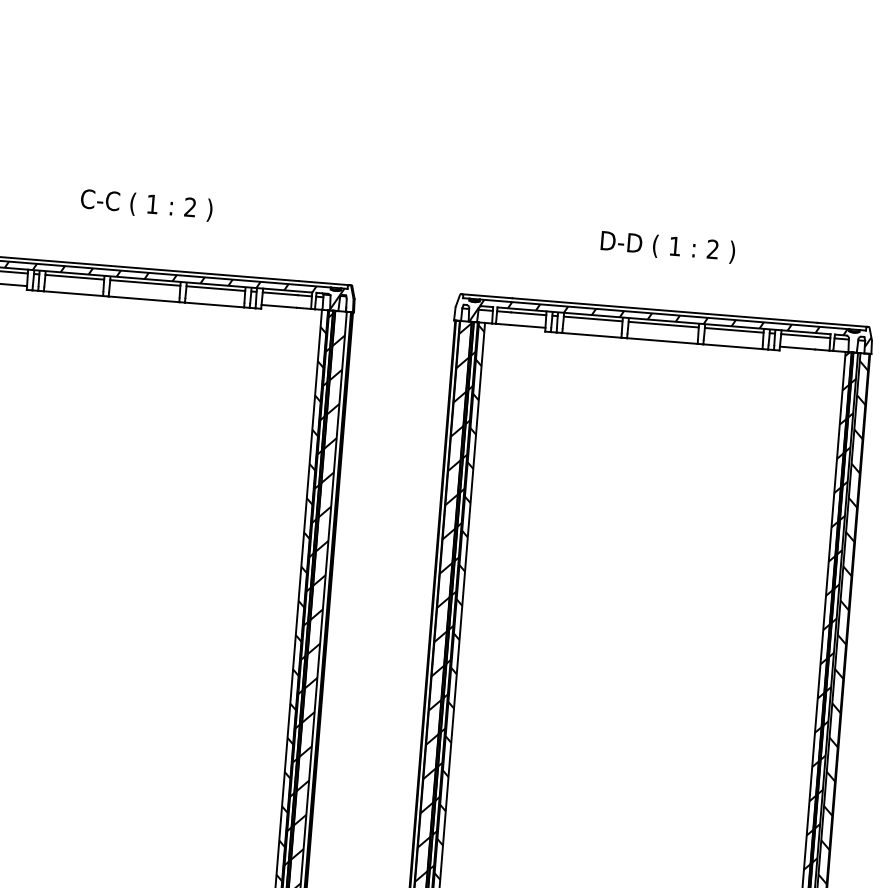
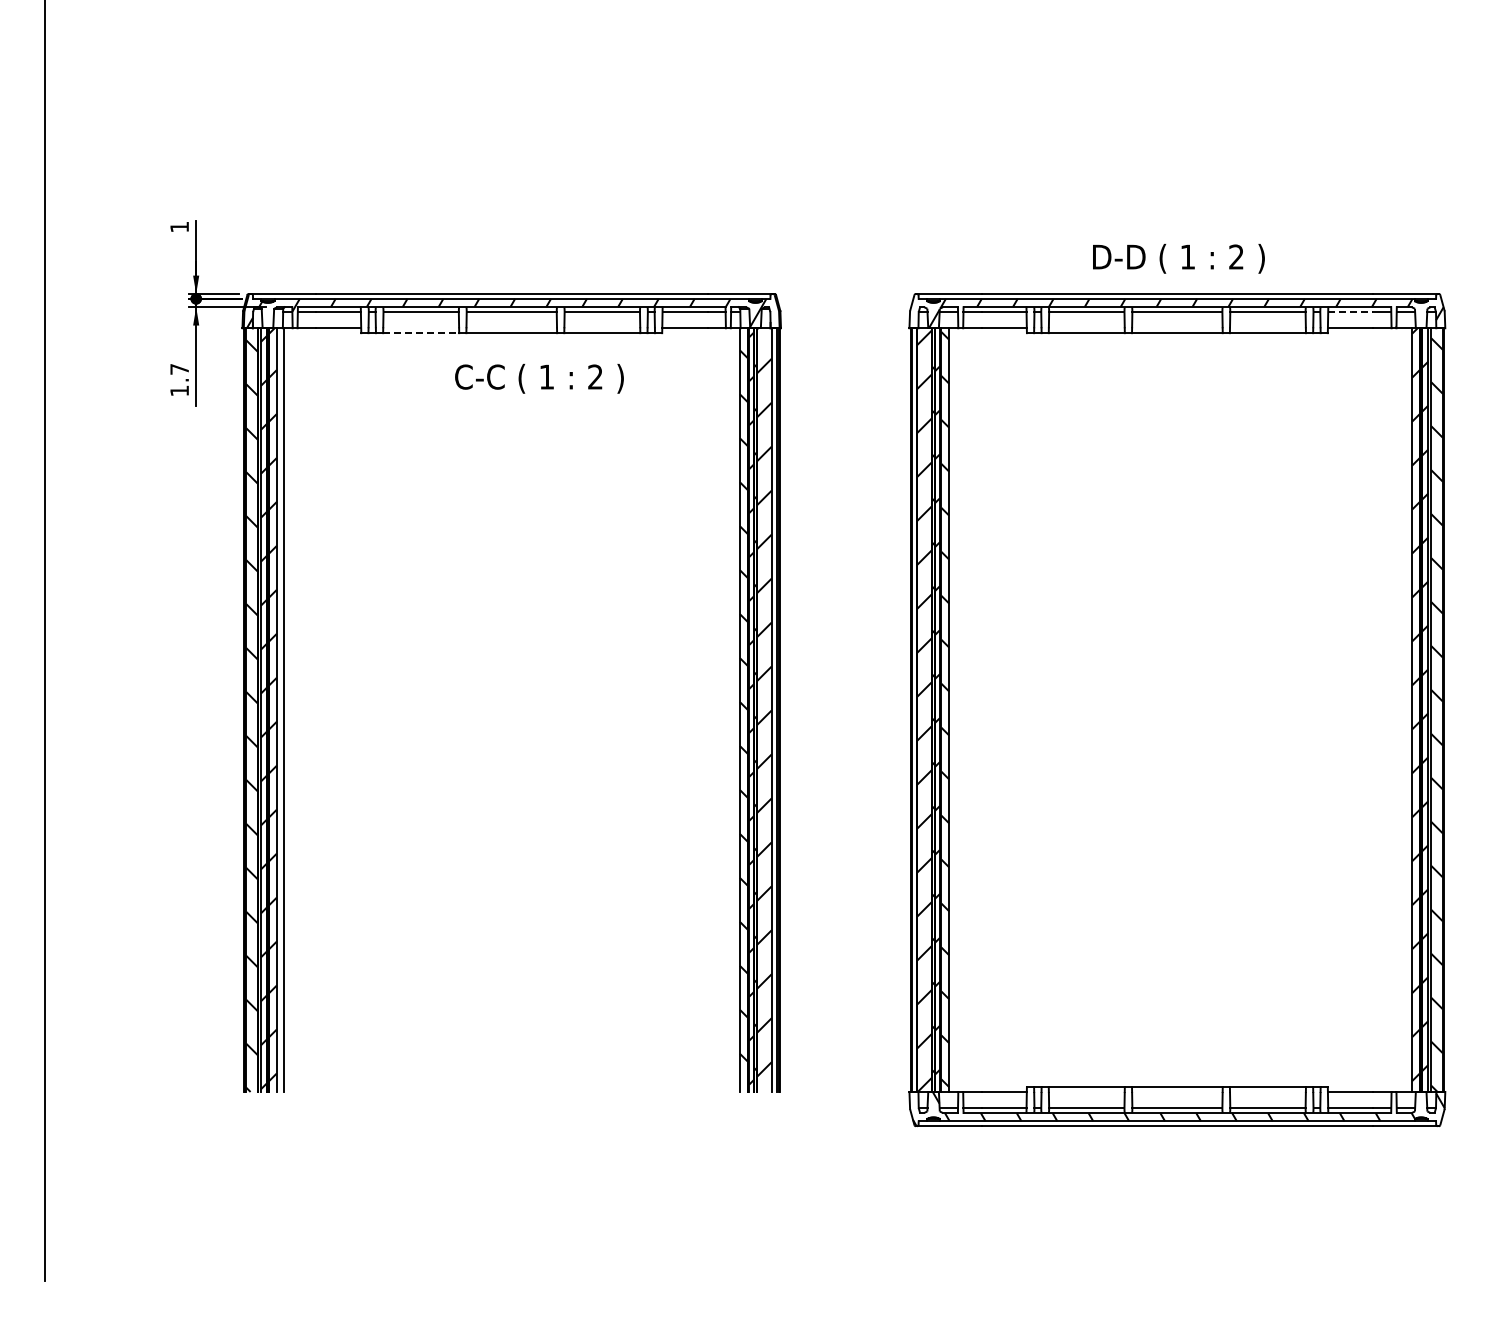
text: (146, 204) -> (539, 378), moved
text: (667, 246) -> (1178, 258), moved
line: (73, 293) -> (421, 333), solid -> dashed
line: (798, 335) -> (1350, 312), solid -> dashed

